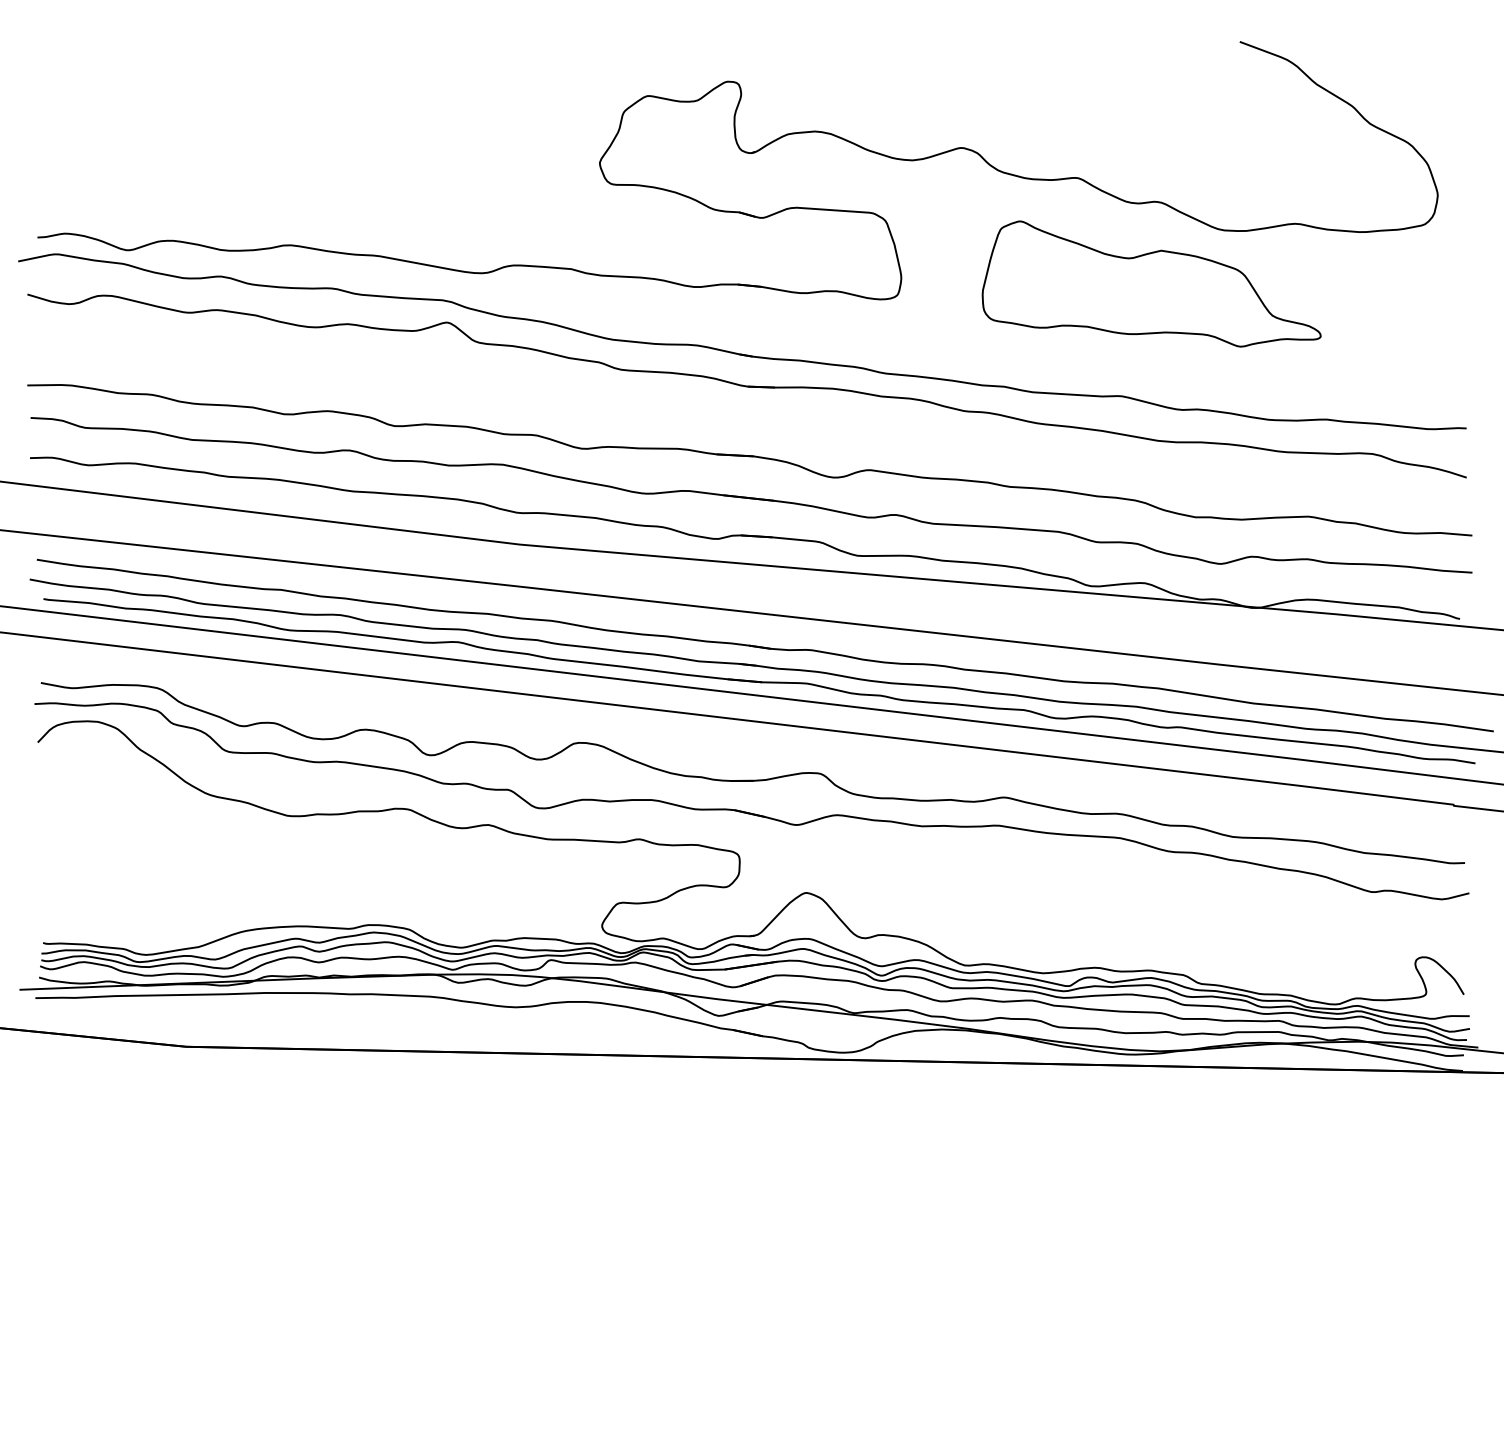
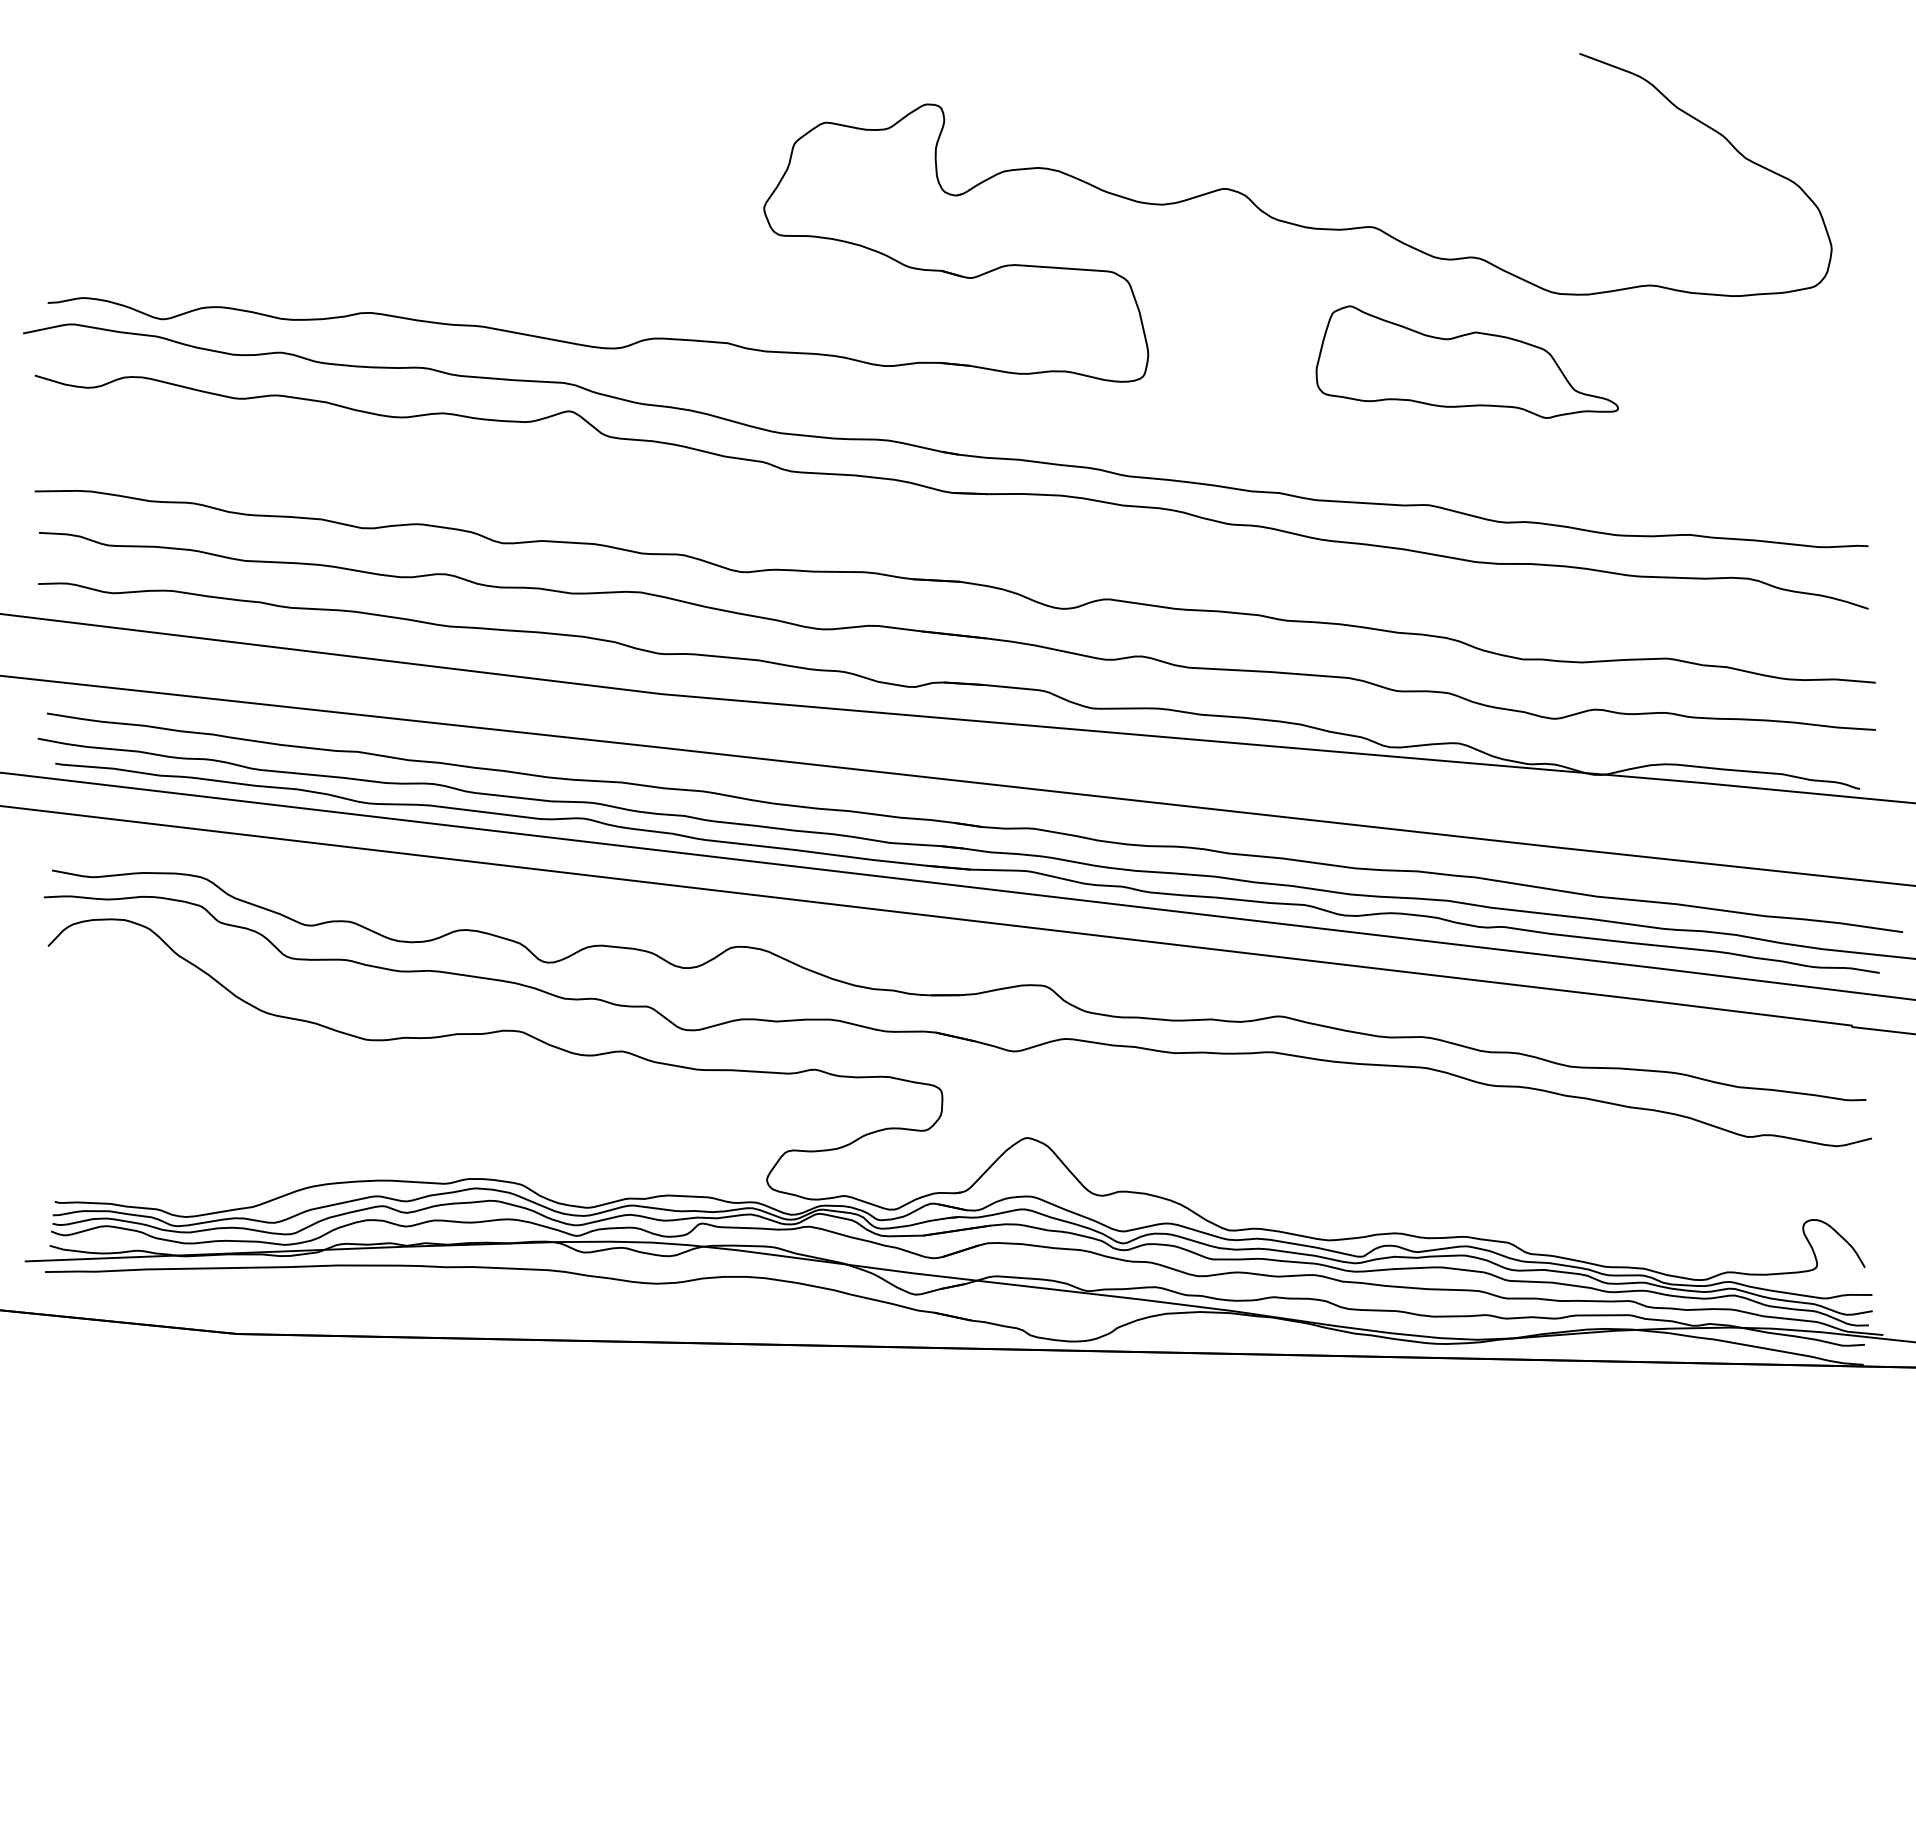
part: (1151, 283) -> (1467, 361), size x0.7

